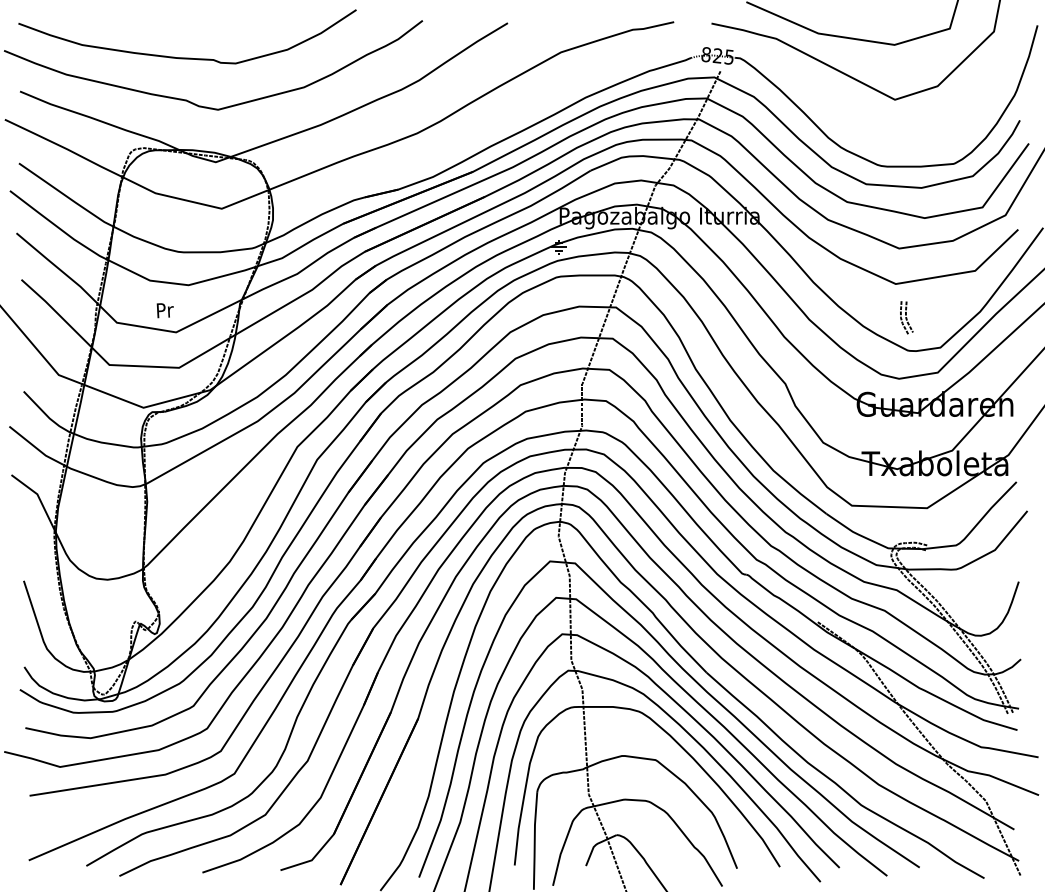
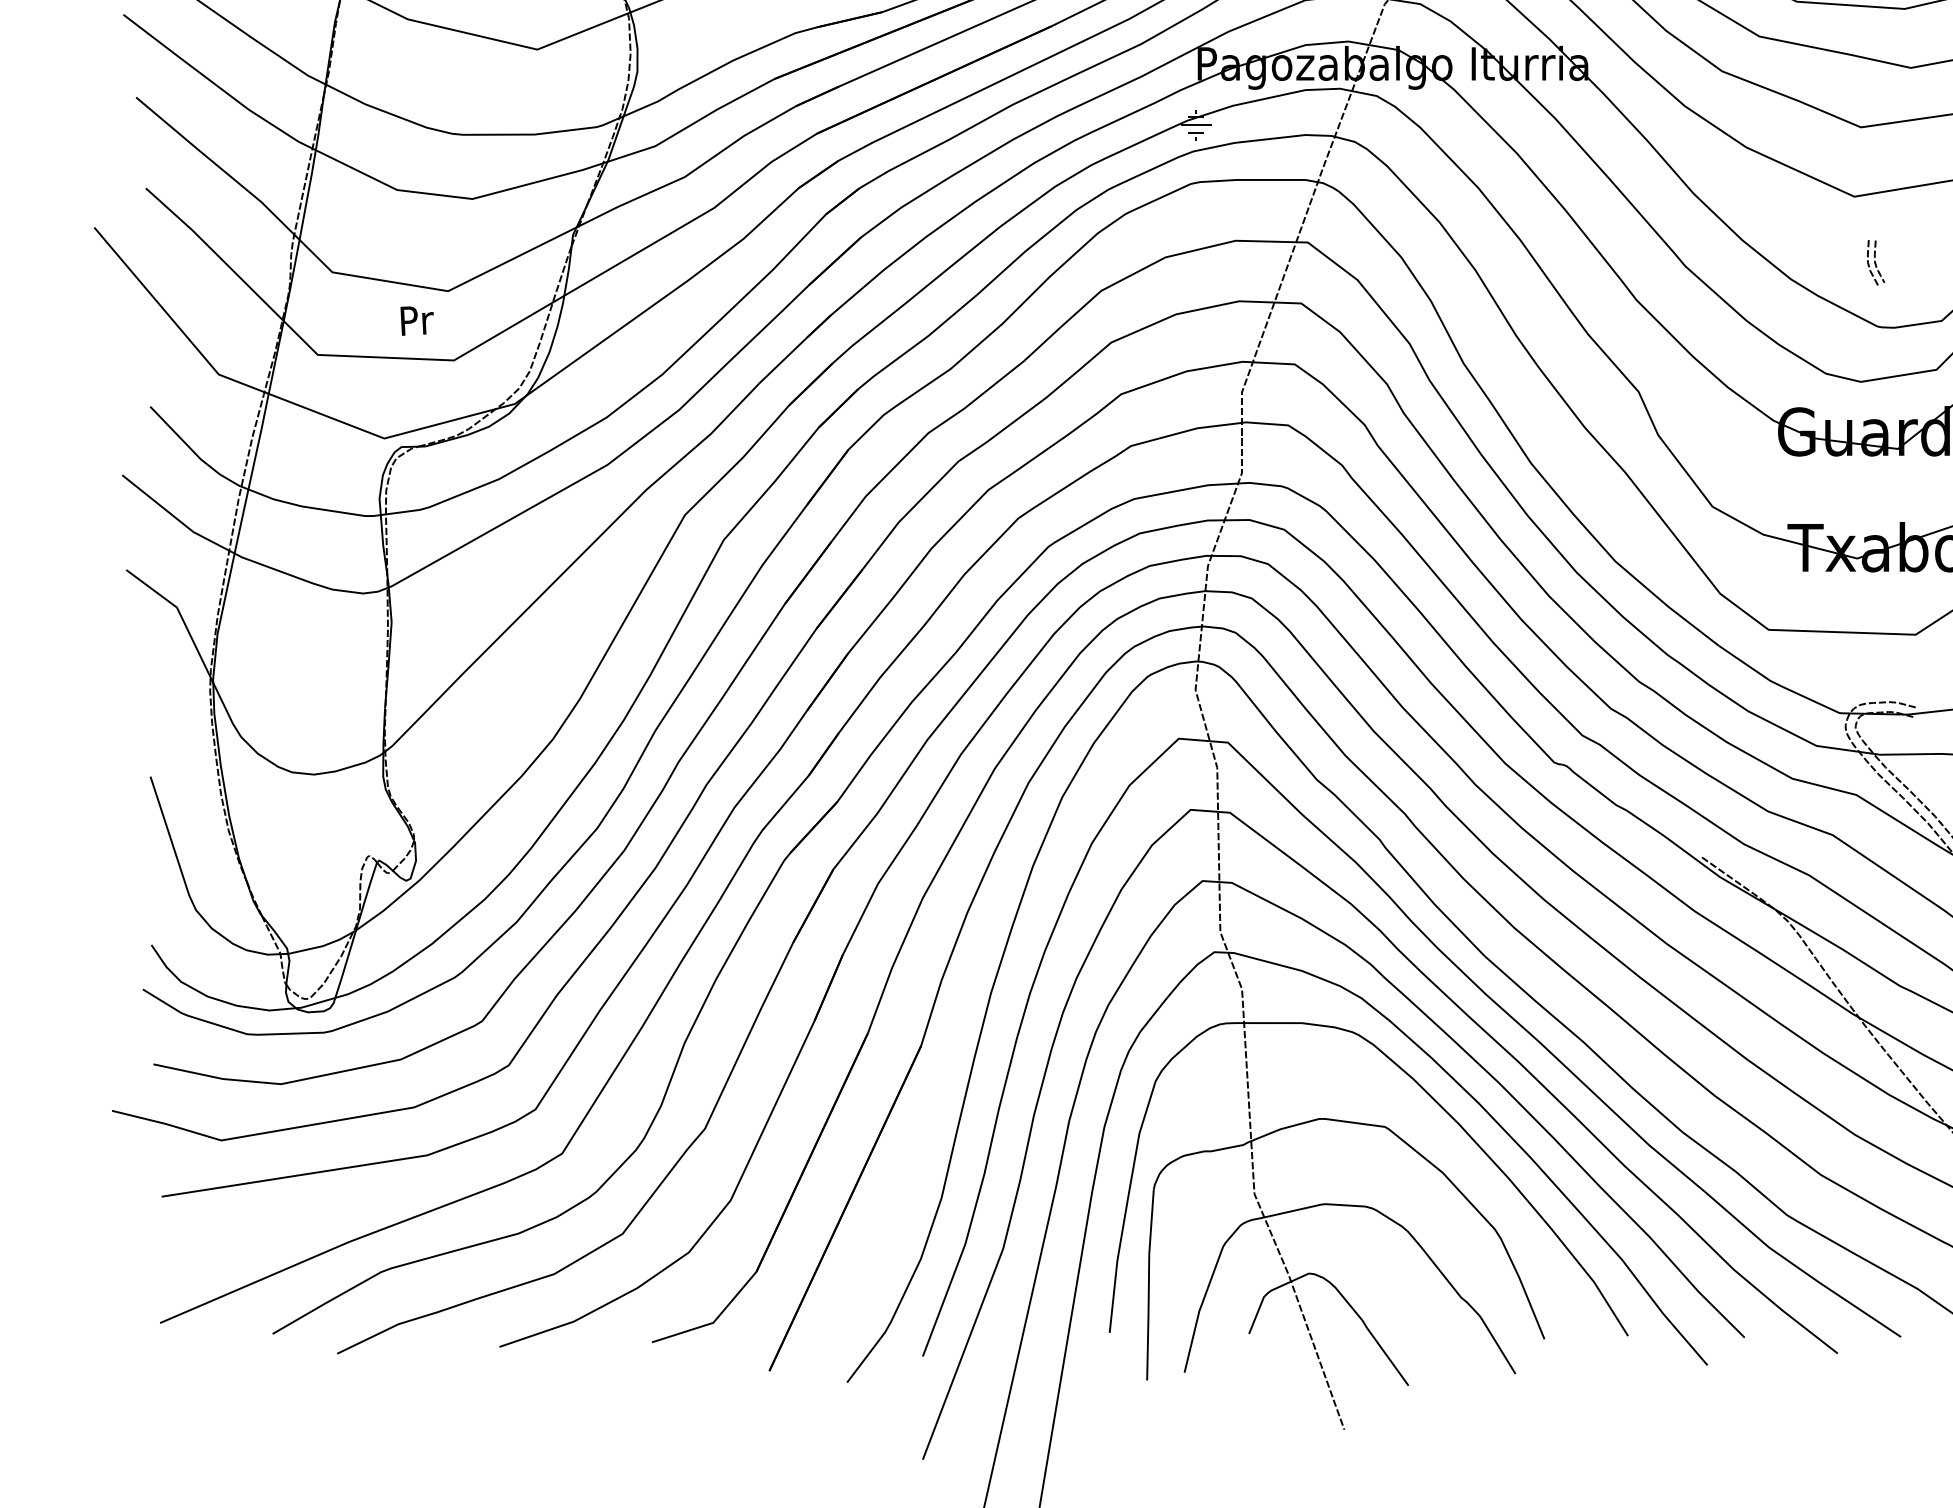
text: (164, 310) -> (415, 320), moved
part: (906, 317) -> (1875, 262), size x0.7

